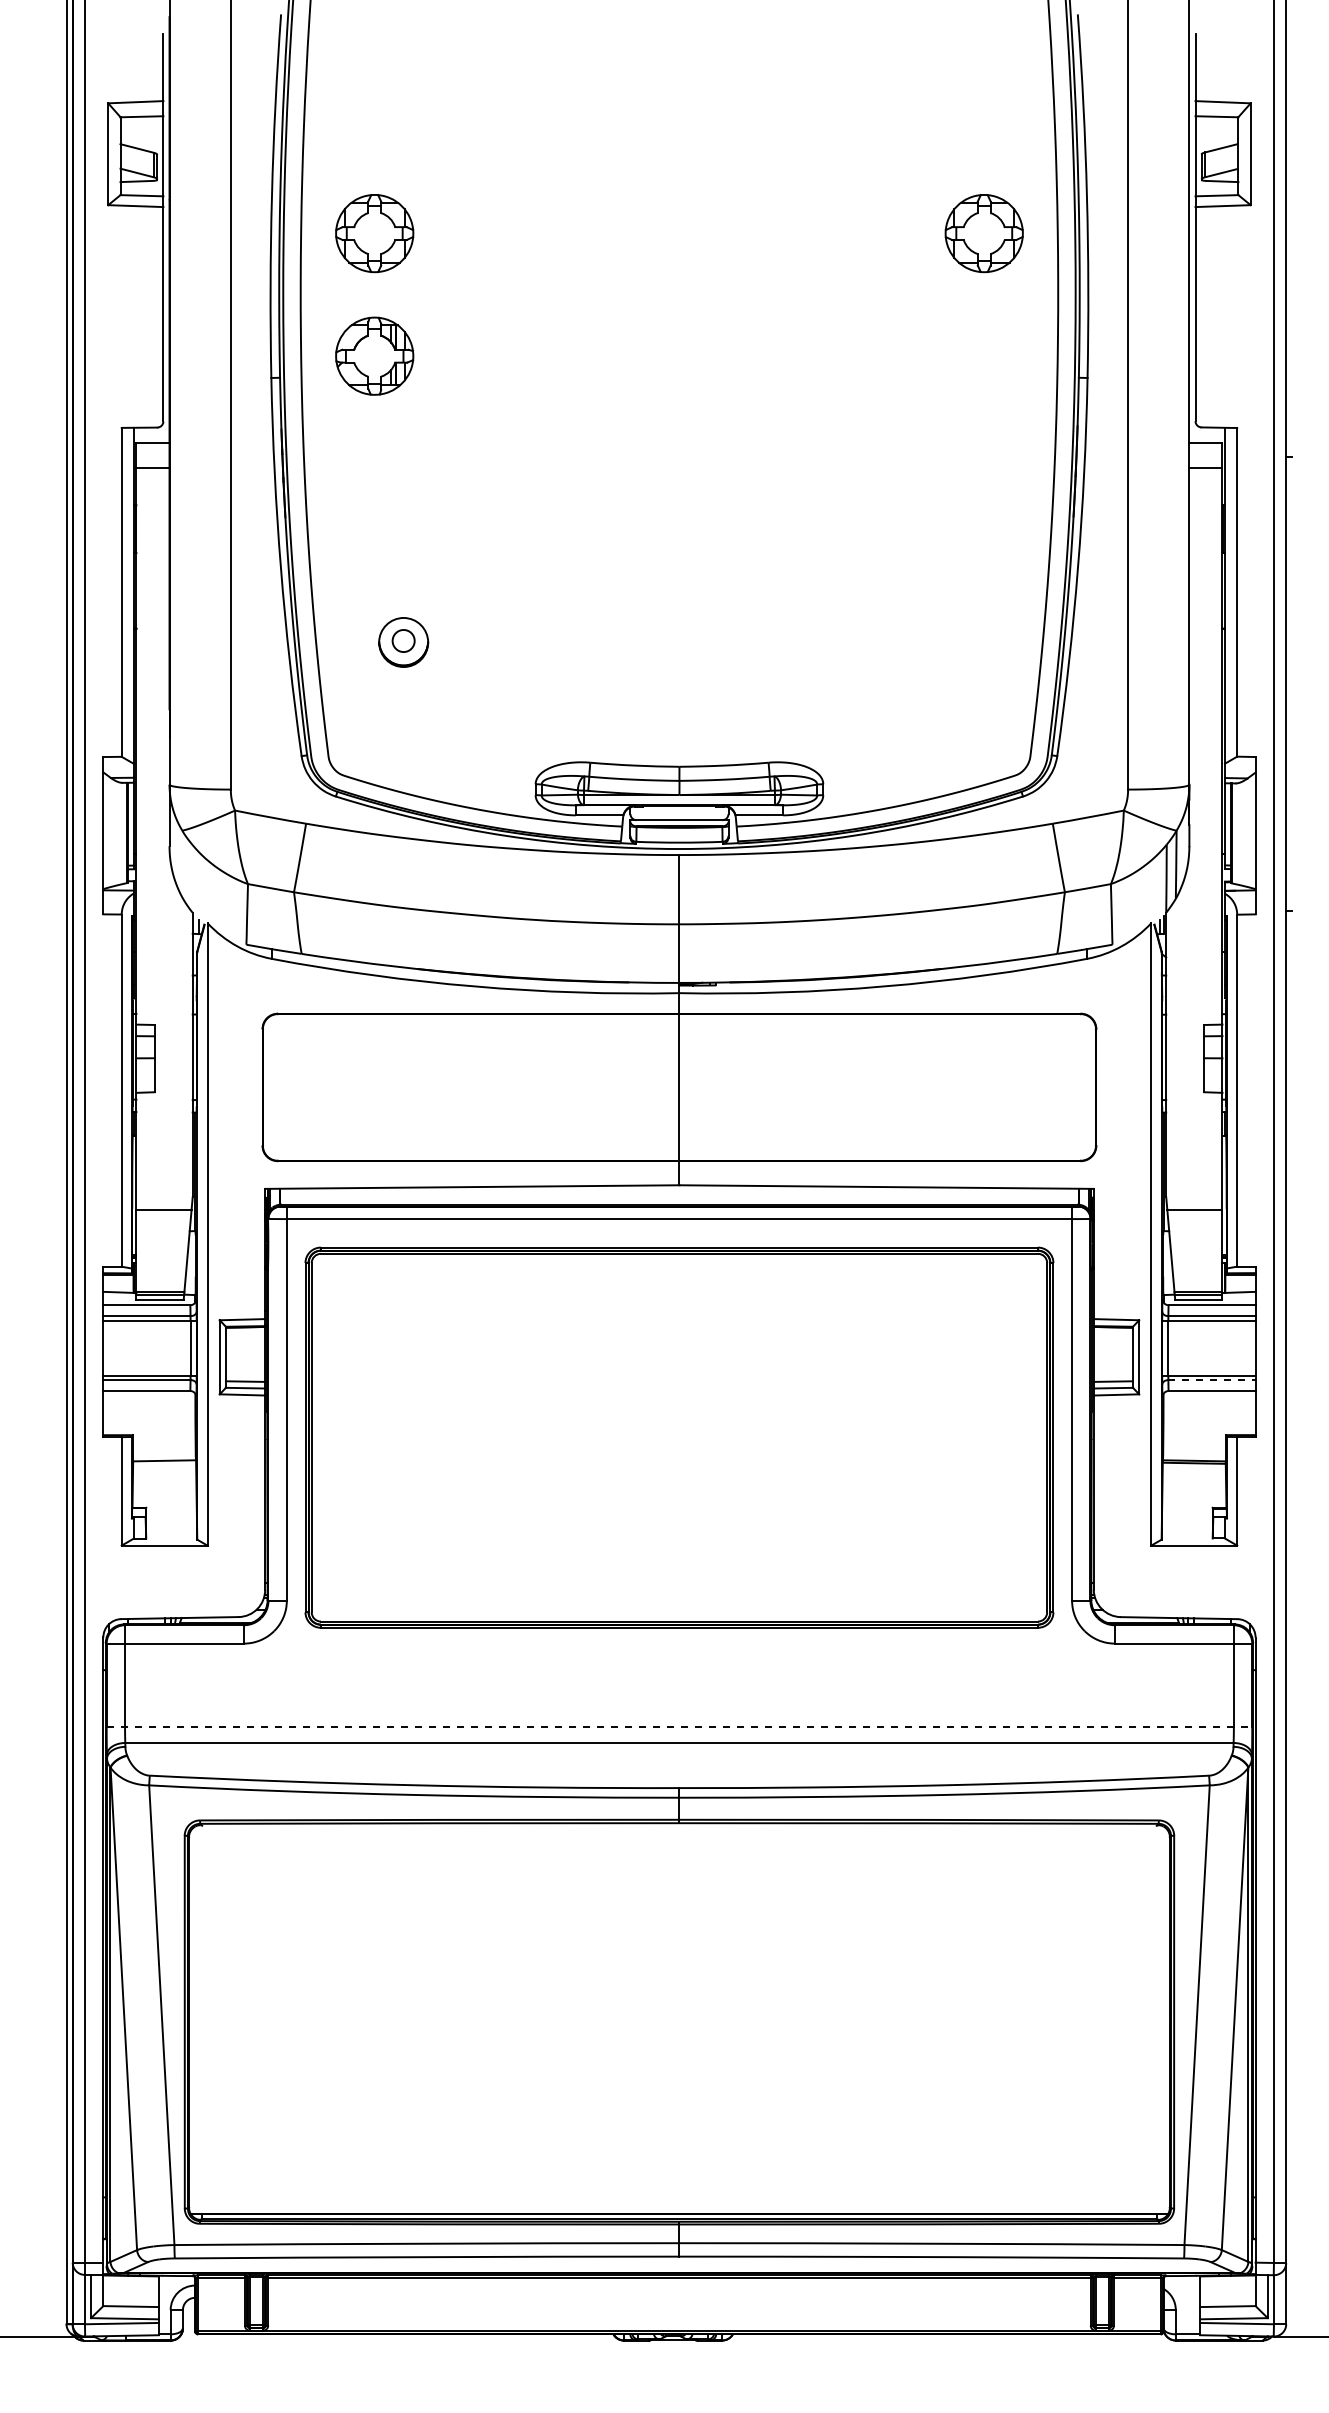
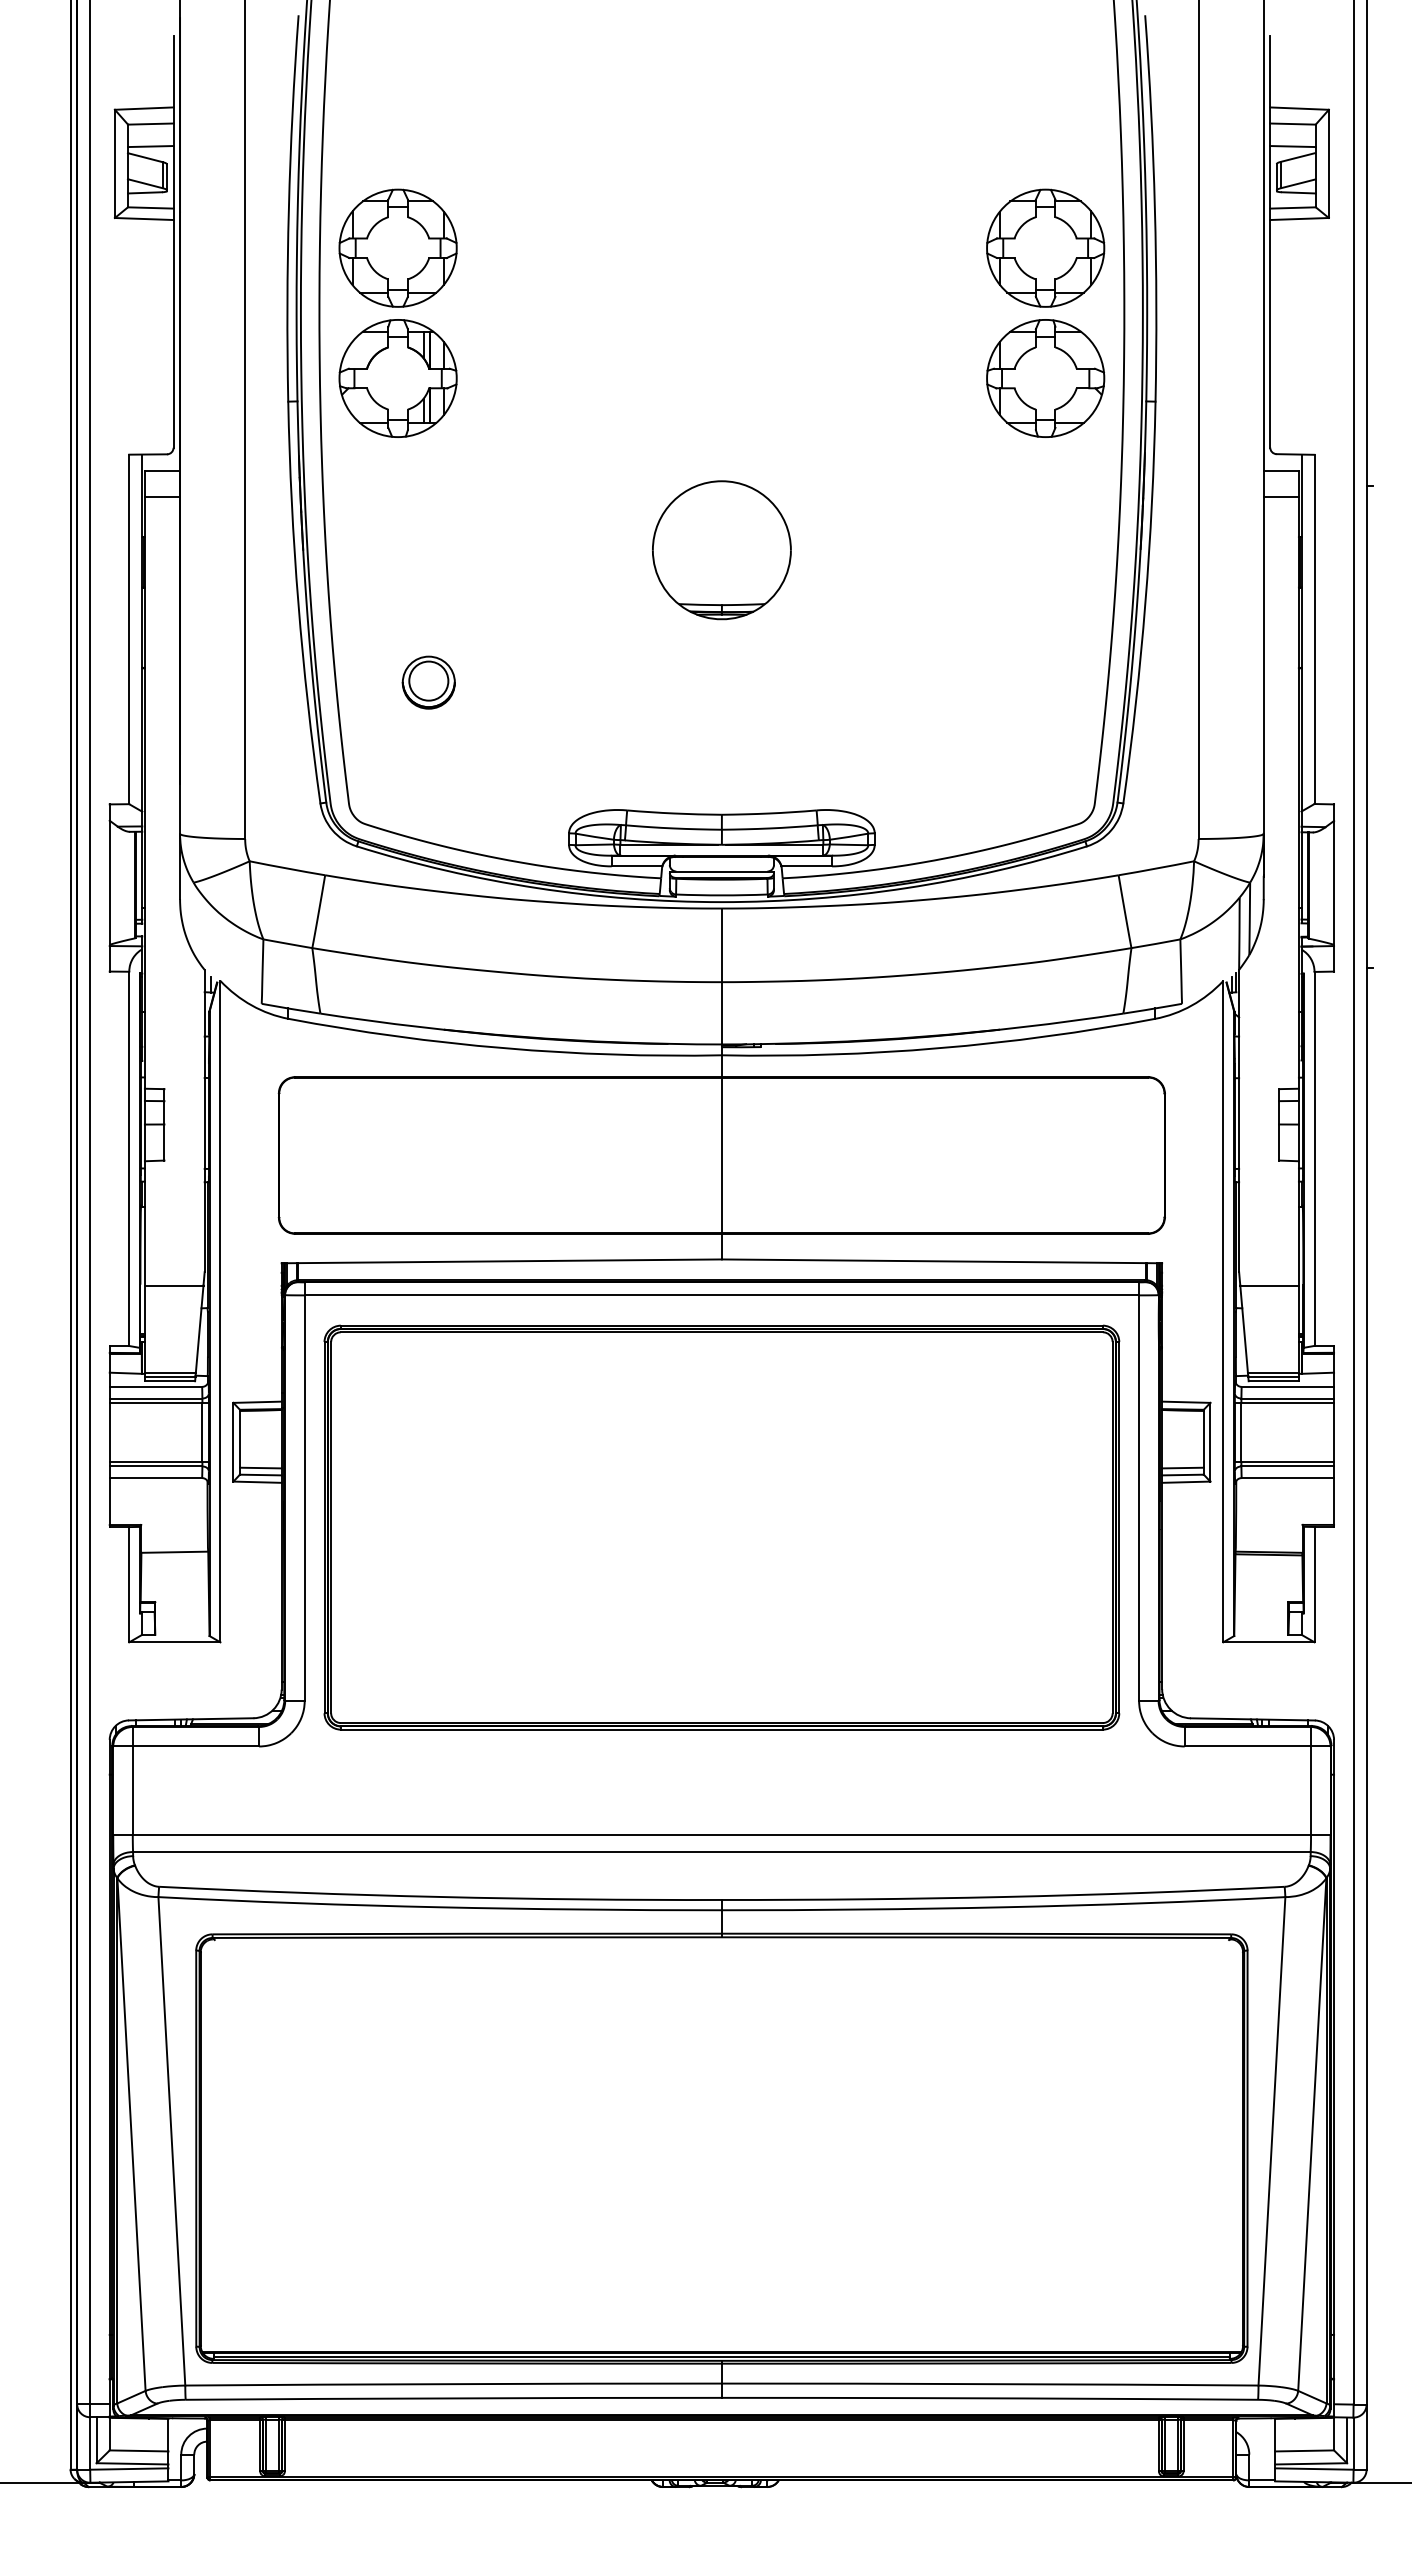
line: (141, 137) -> (150, 146), added
line: (1216, 137) -> (1292, 146), added
part: (374, 232) -> (397, 247), size x1.43
part: (984, 232) -> (1045, 247), size x1.43
part: (374, 356) -> (397, 378), size x1.43
part: (984, 356) -> (1045, 378), added
part: (679, 518) -> (721, 550), added
circle: (403, 640) -> (428, 680), size x1.67
line: (1212, 1380) -> (1288, 1466), dashed -> solid
line: (679, 1727) -> (721, 1835), dashed -> solid

